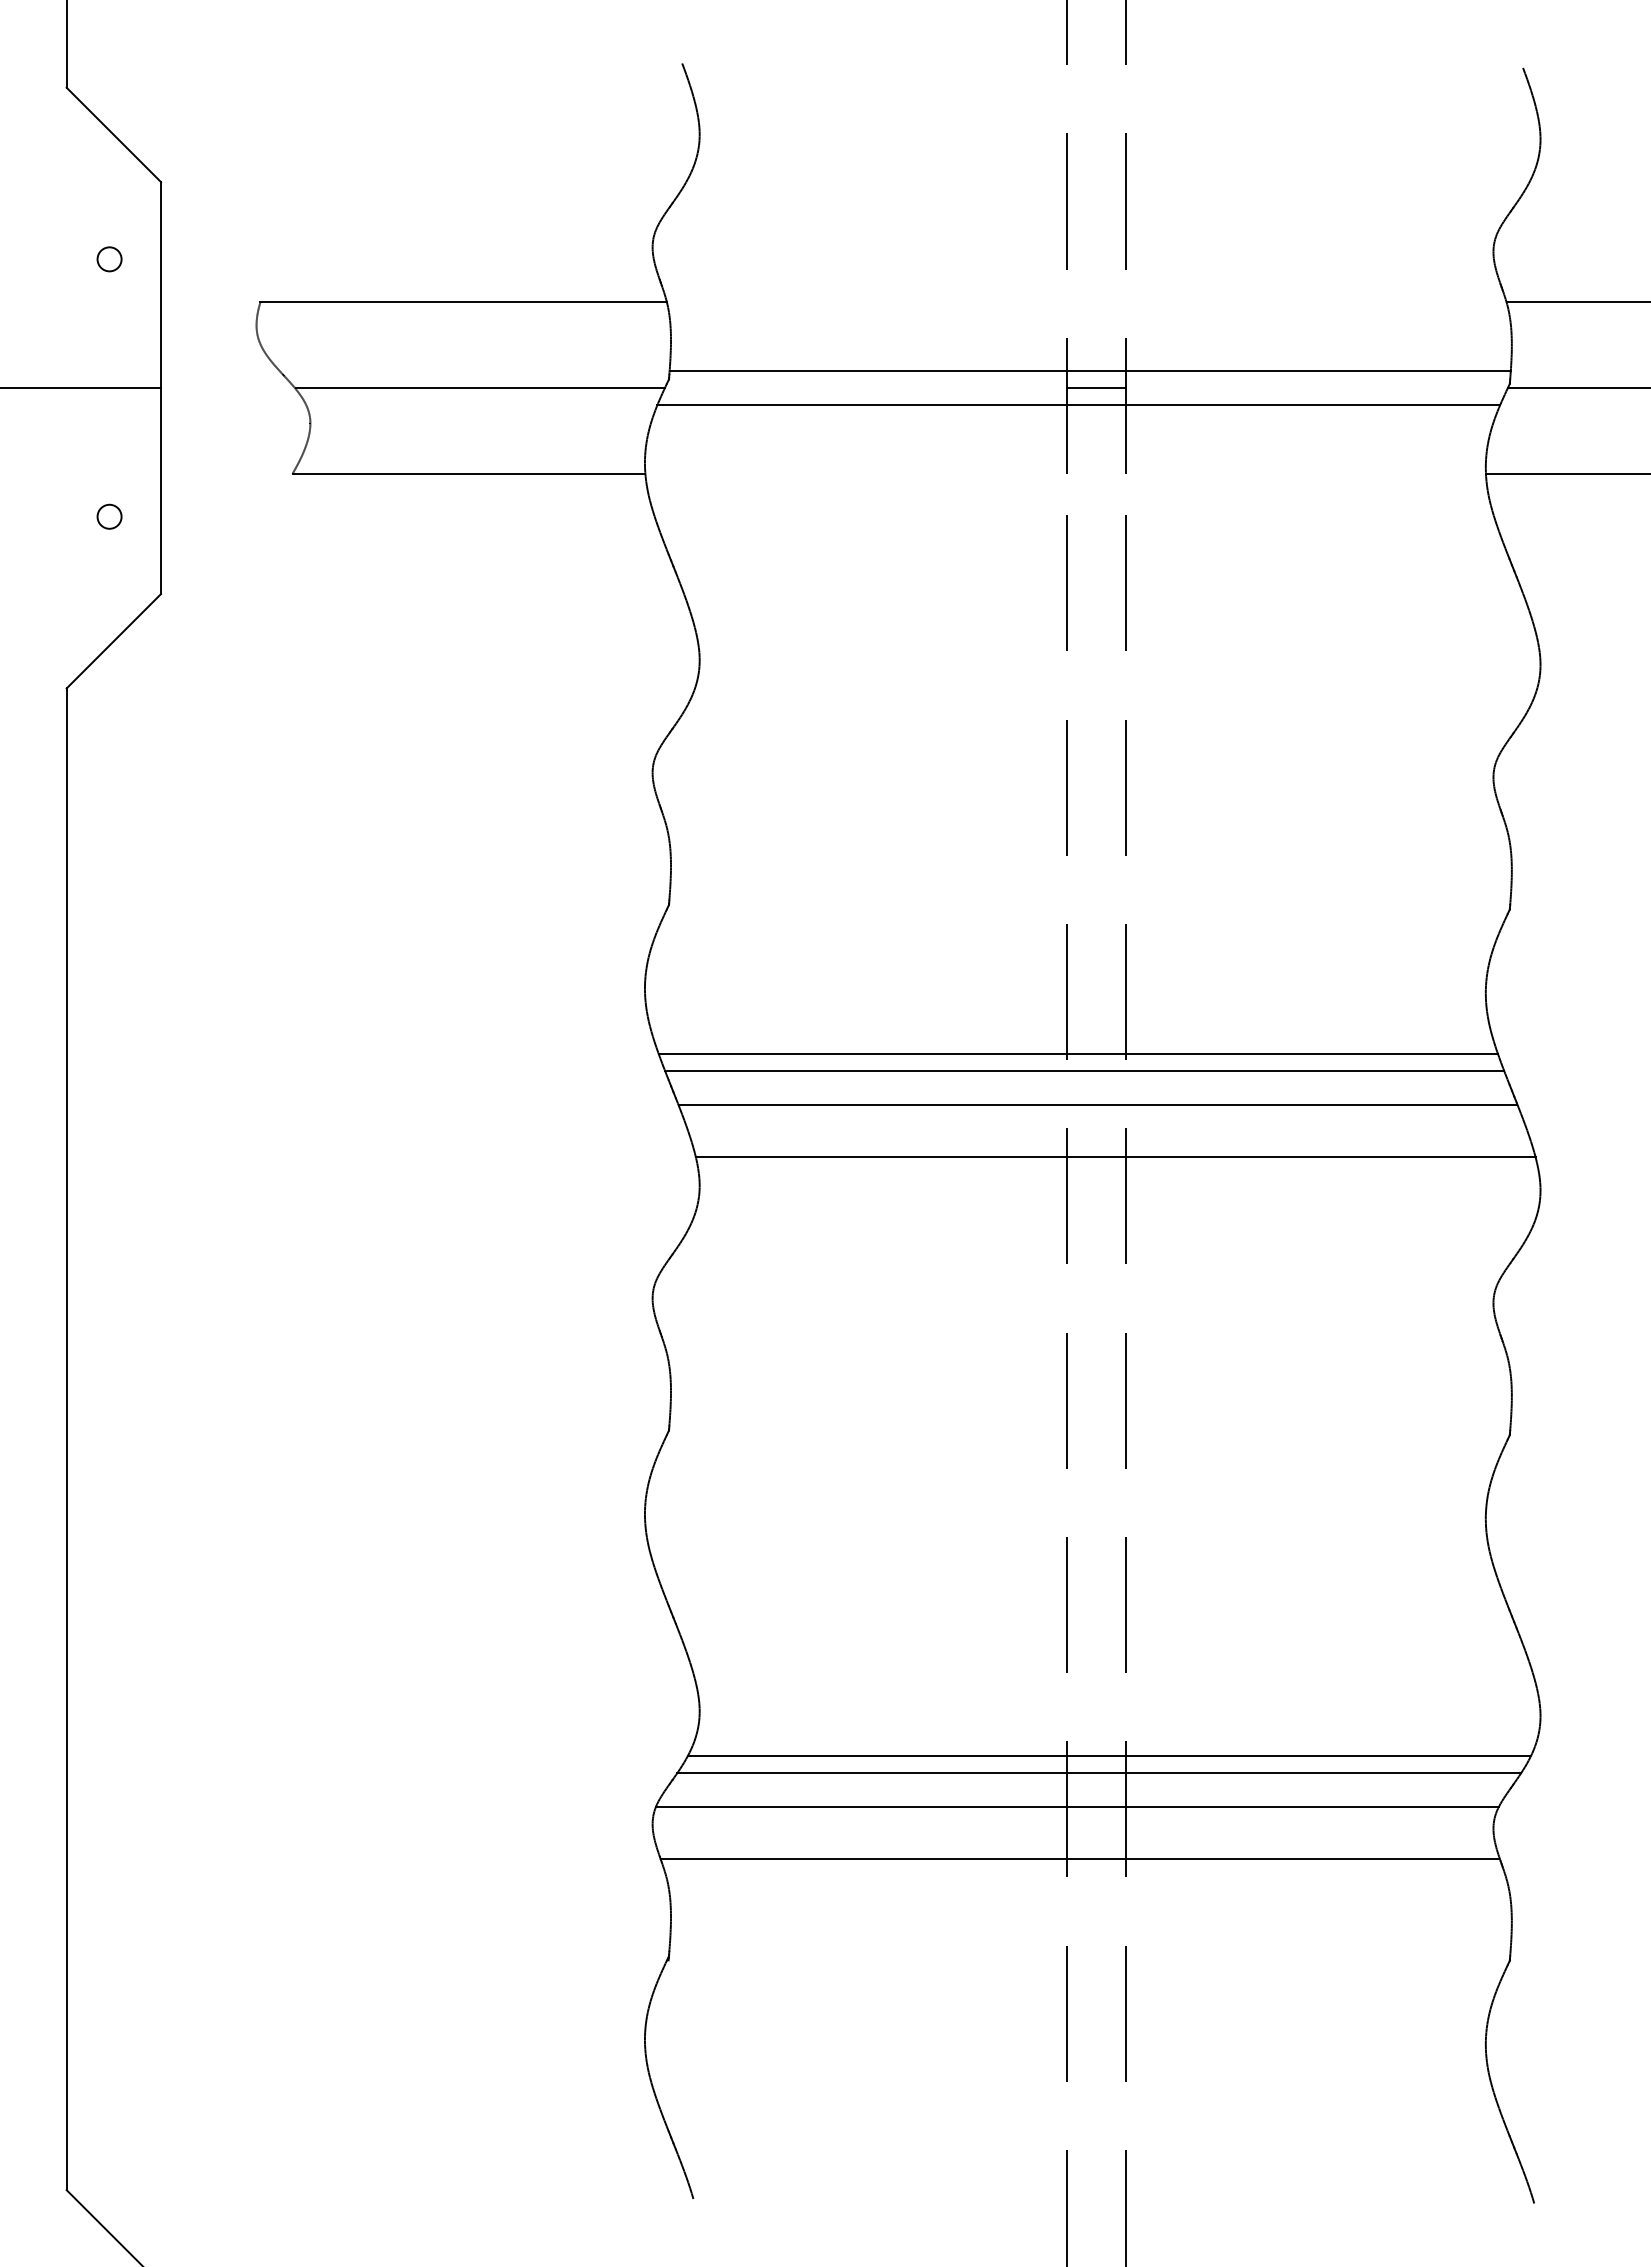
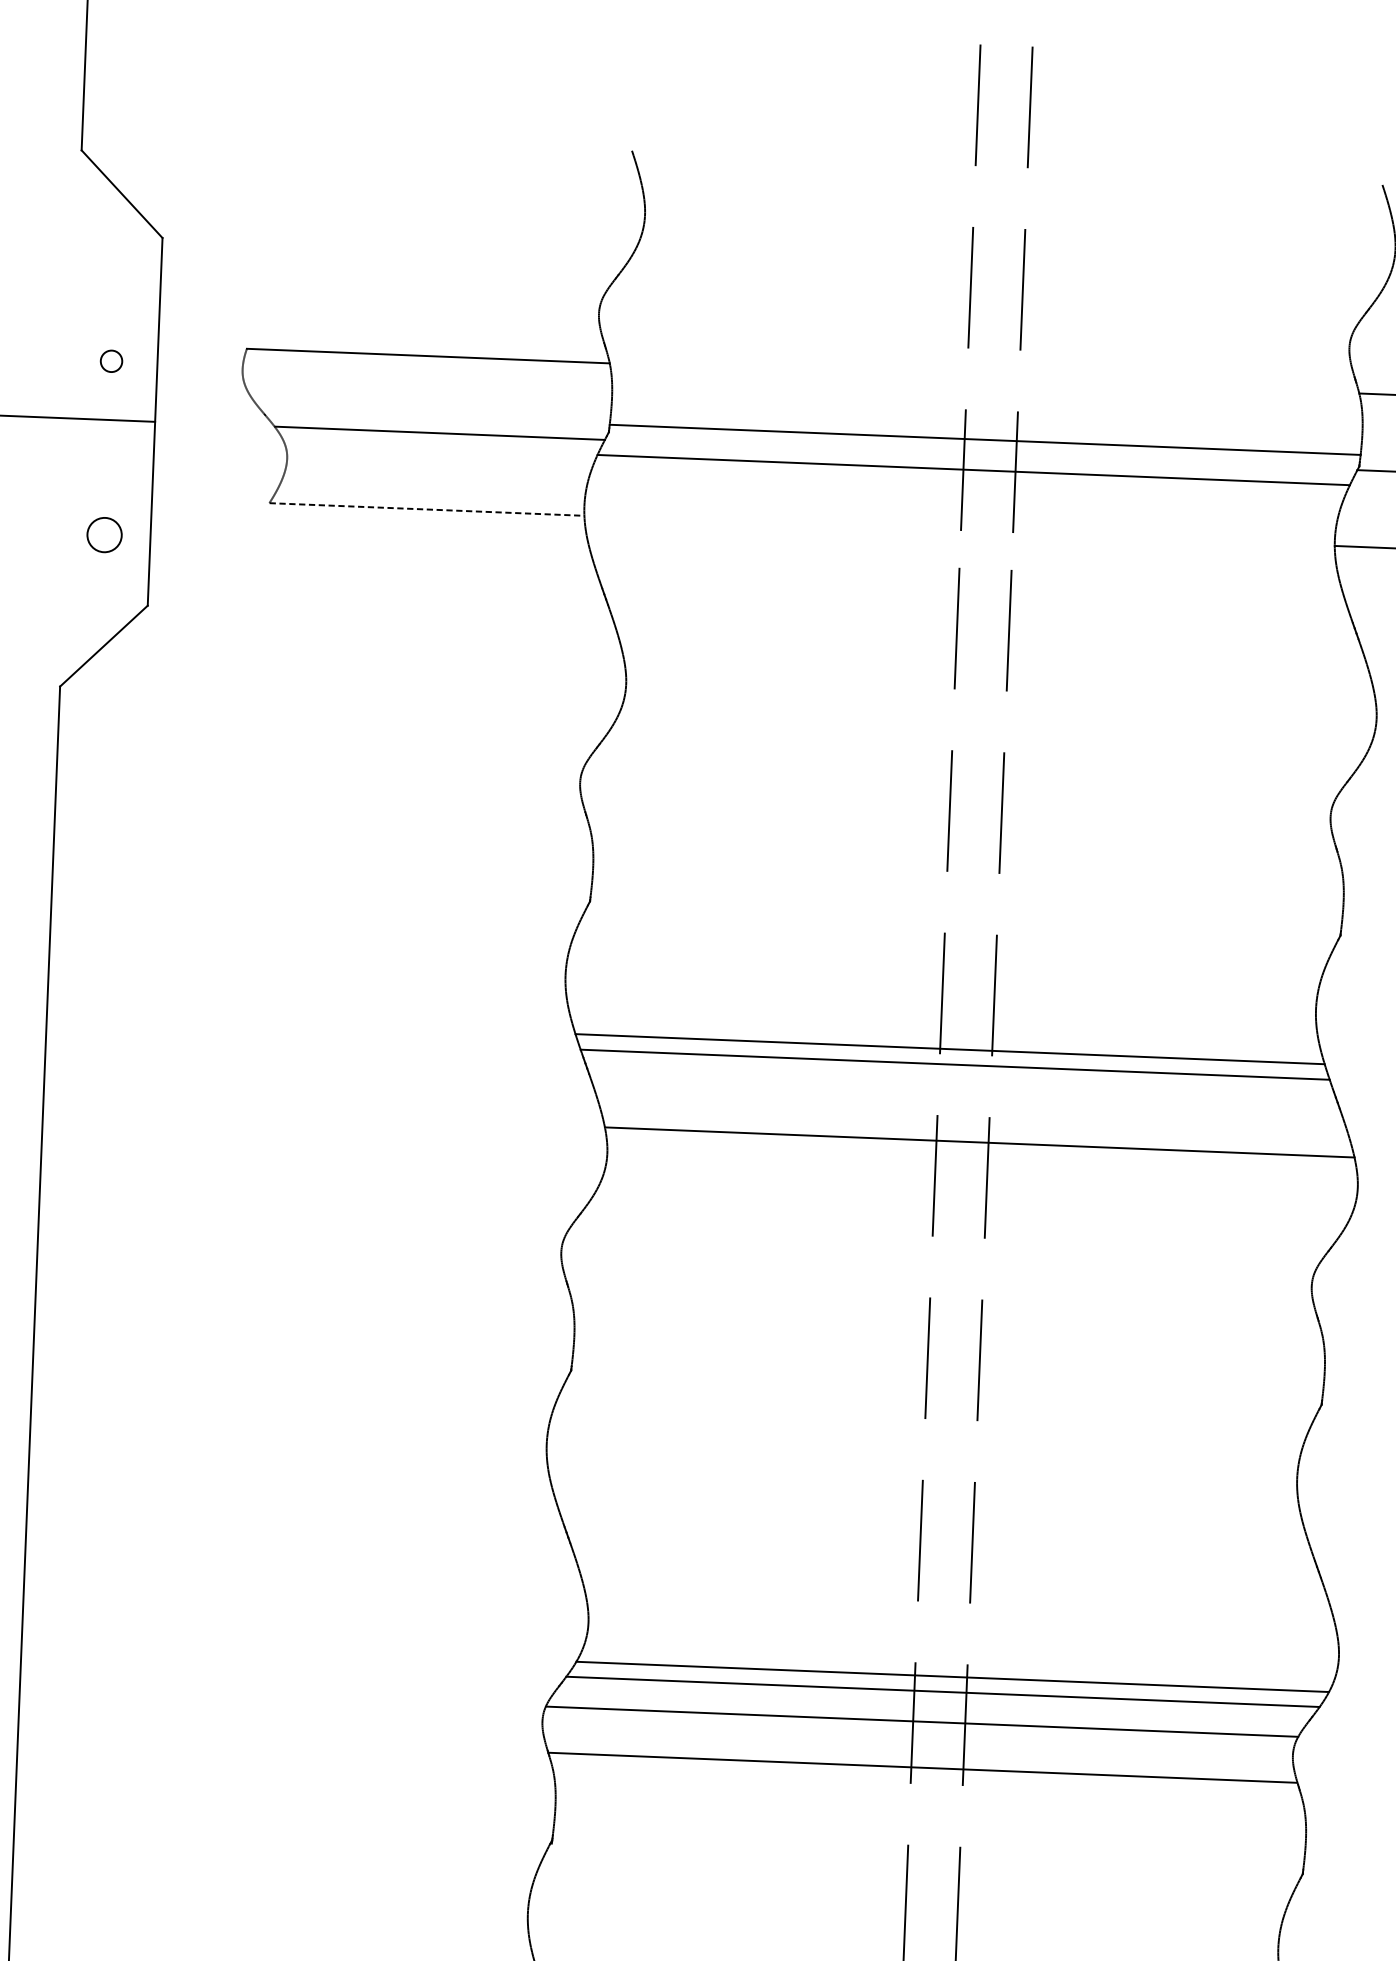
circle: (109, 259) -> (111, 361), moved
line: (1096, 388) -> (990, 455), removed
line: (469, 473) -> (427, 509), solid -> dashed
circle: (109, 516) -> (104, 534), size x1.6
line: (1097, 1105) -> (965, 1095), removed

